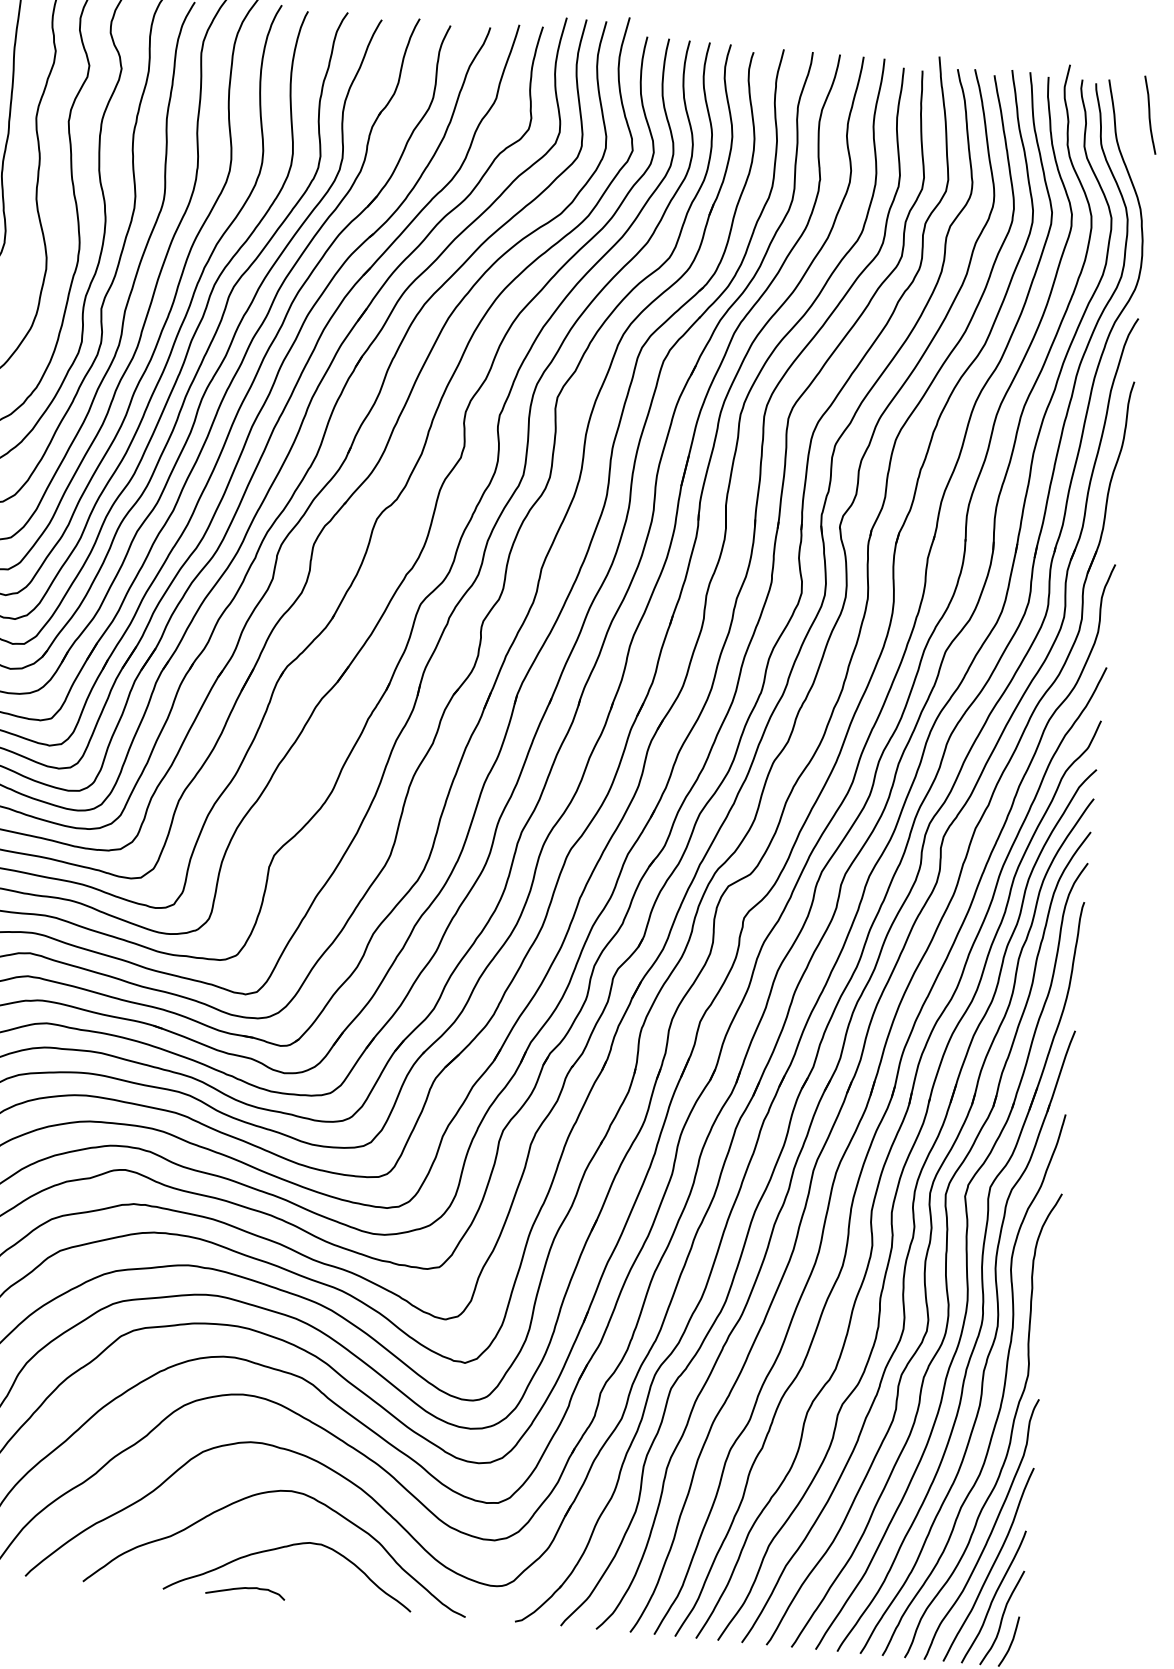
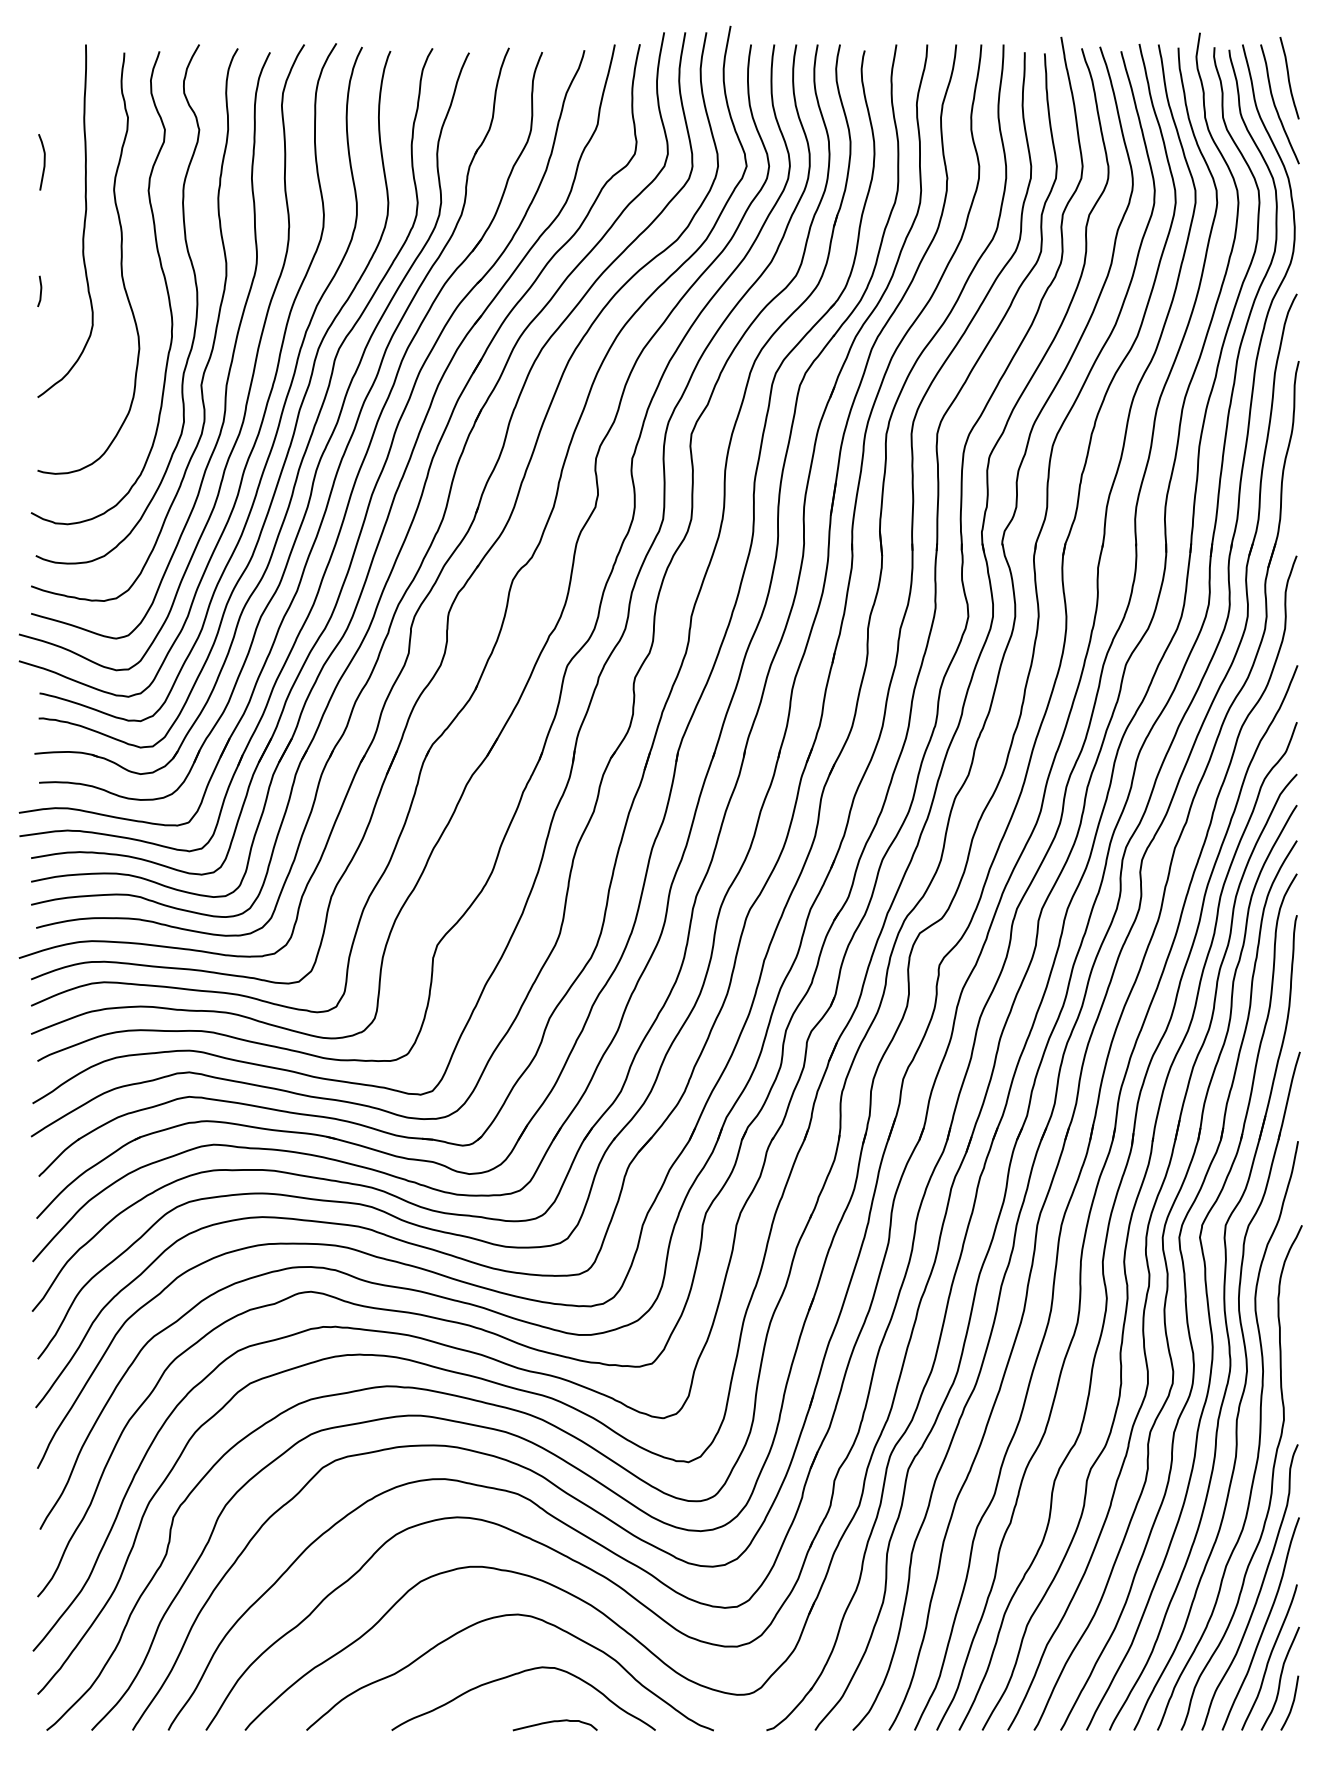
curve: (1135, 140) -> (1276, 106), added
curve: (245, 1589) -> (554, 1722), moved

